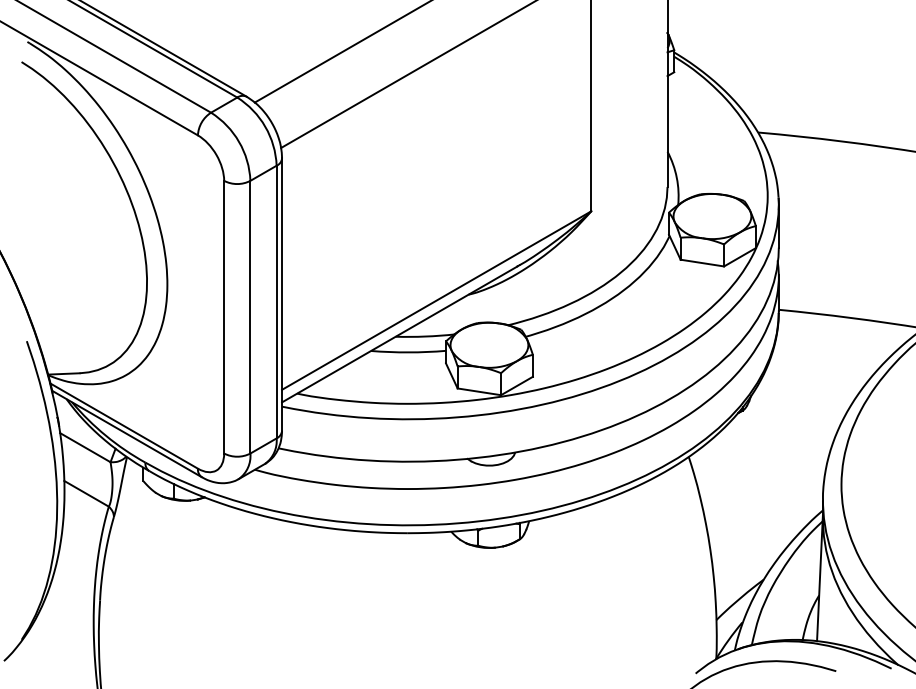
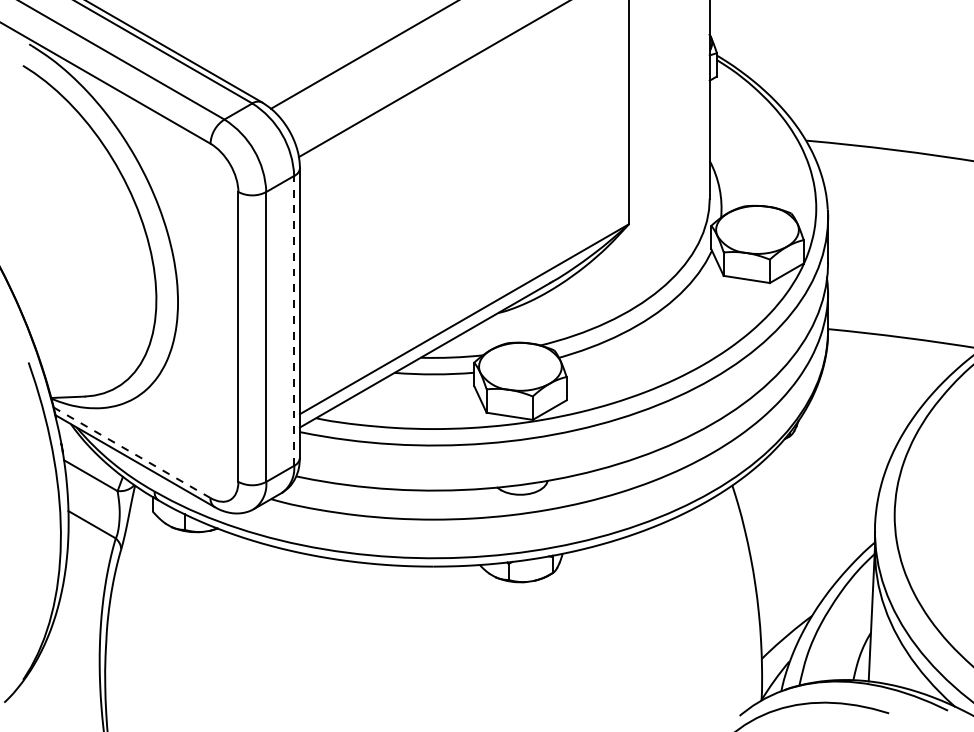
line: (276, 301) -> (294, 320), solid -> dashed
line: (124, 425) -> (132, 452), solid -> dashed

